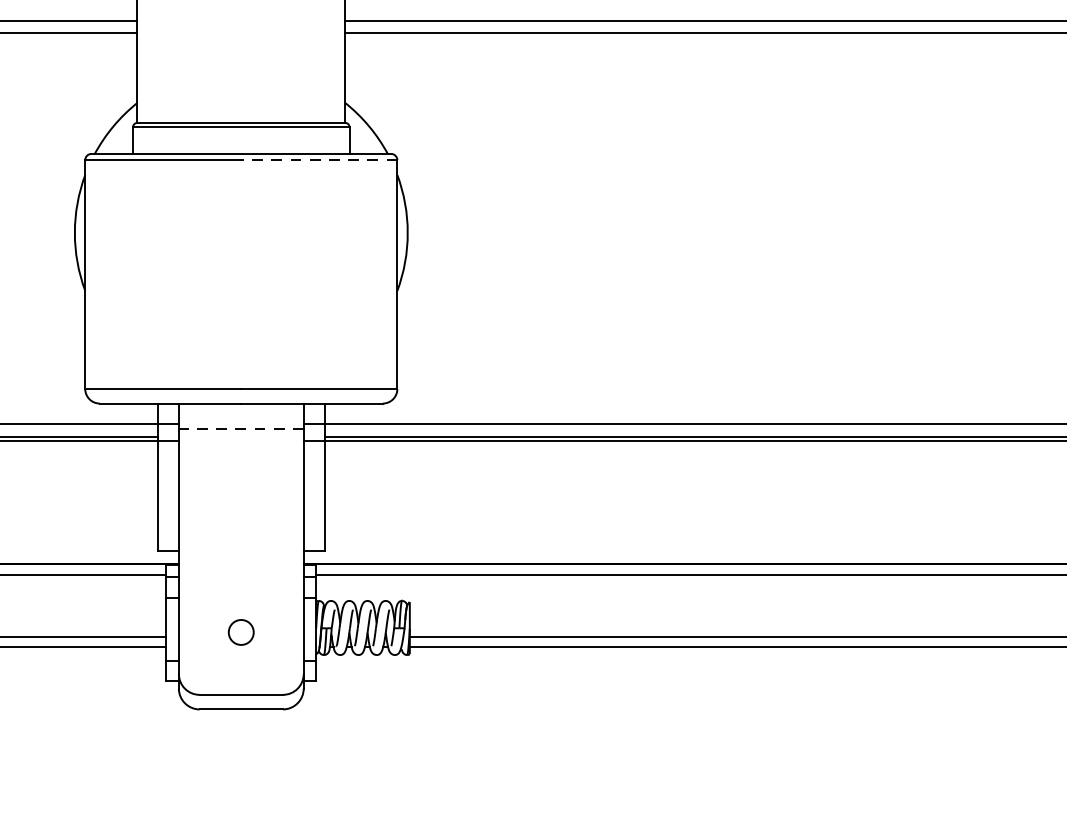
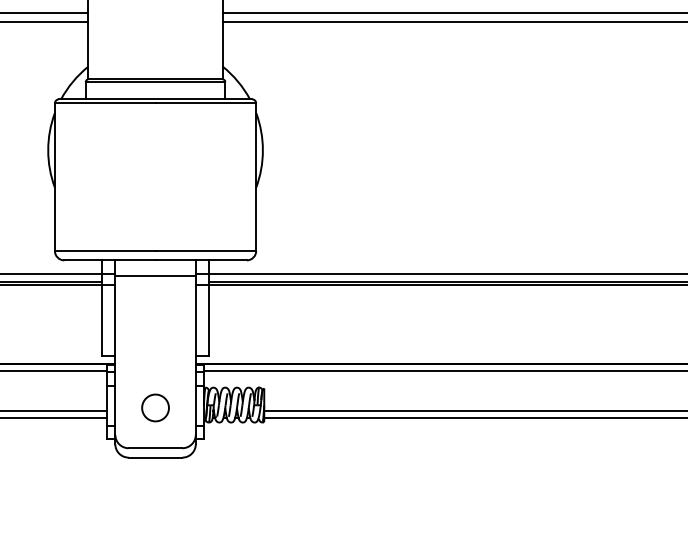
line: (318, 160) -> (205, 103), dashed -> solid
line: (241, 428) -> (155, 276), dashed -> solid
circle: (241, 631) -> (155, 407), size x1.67

